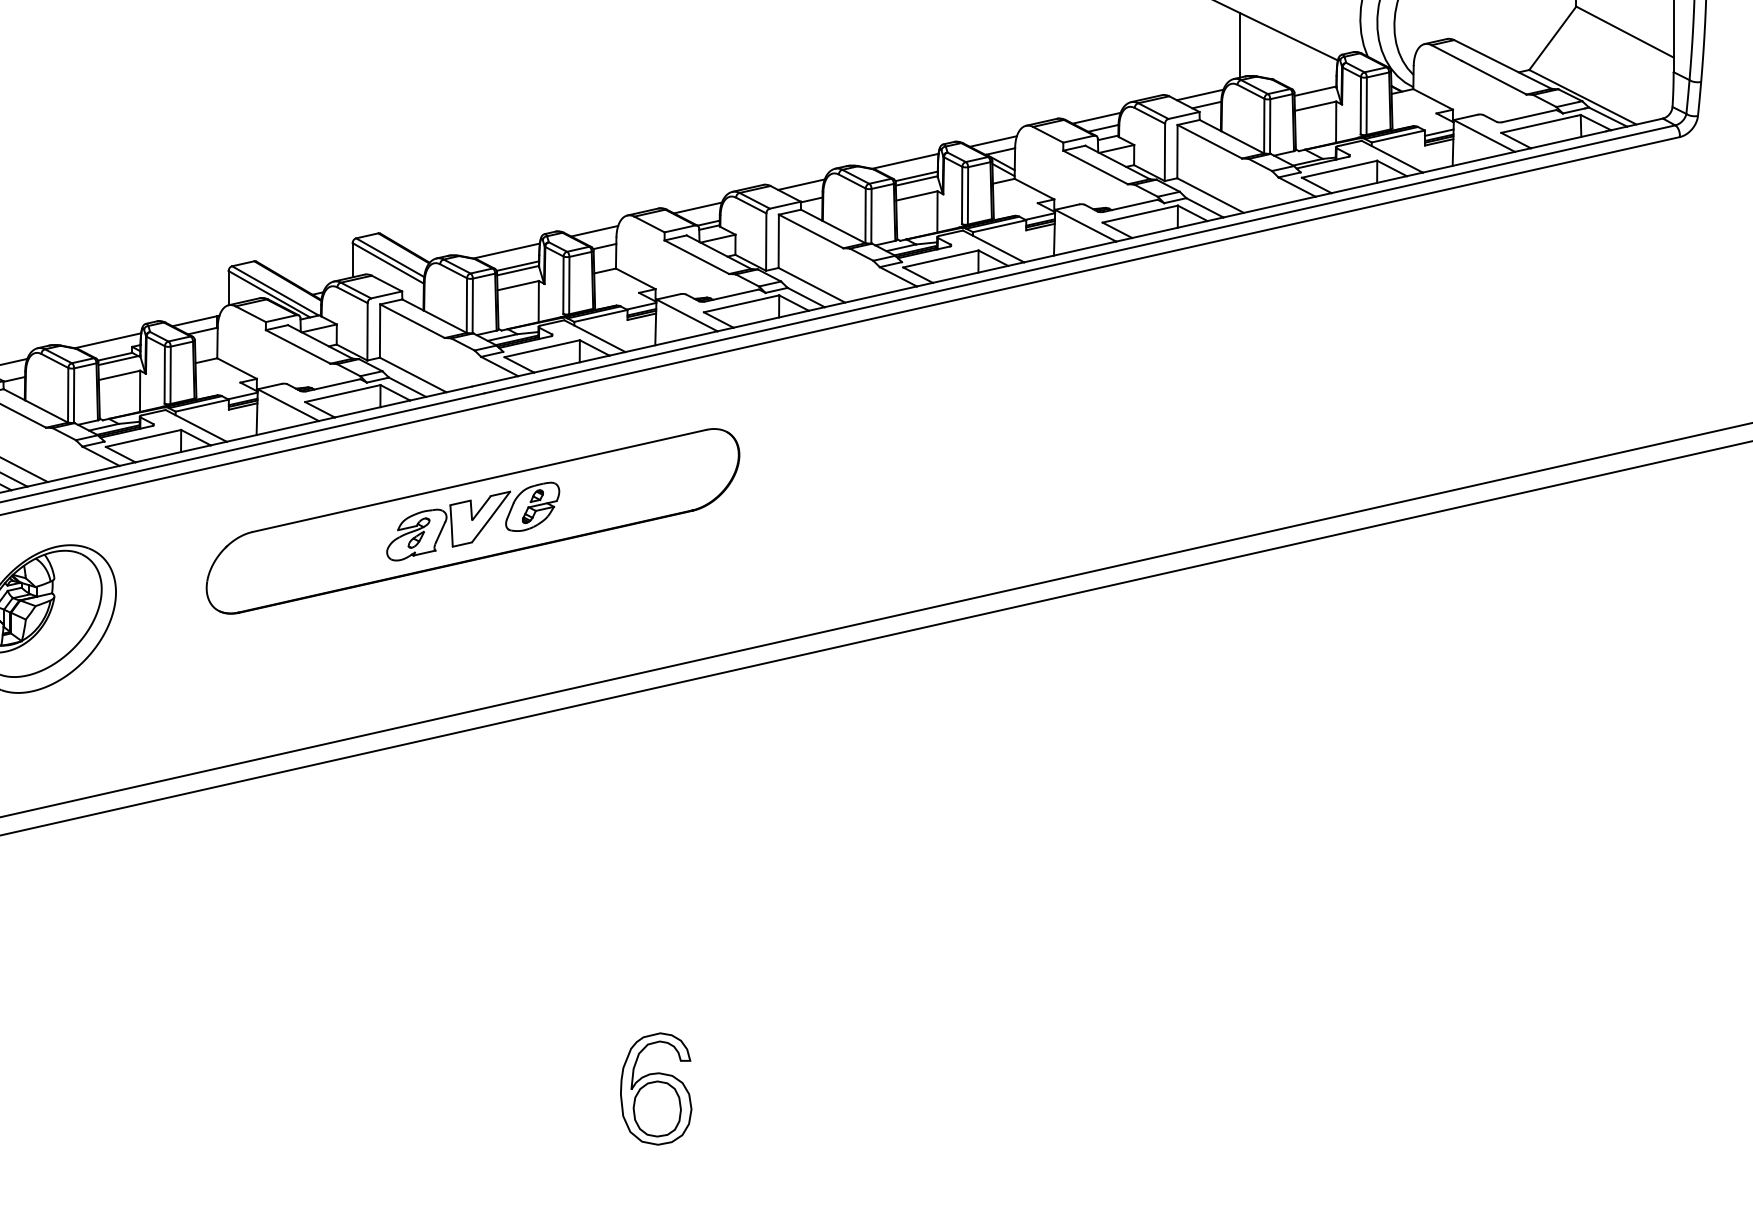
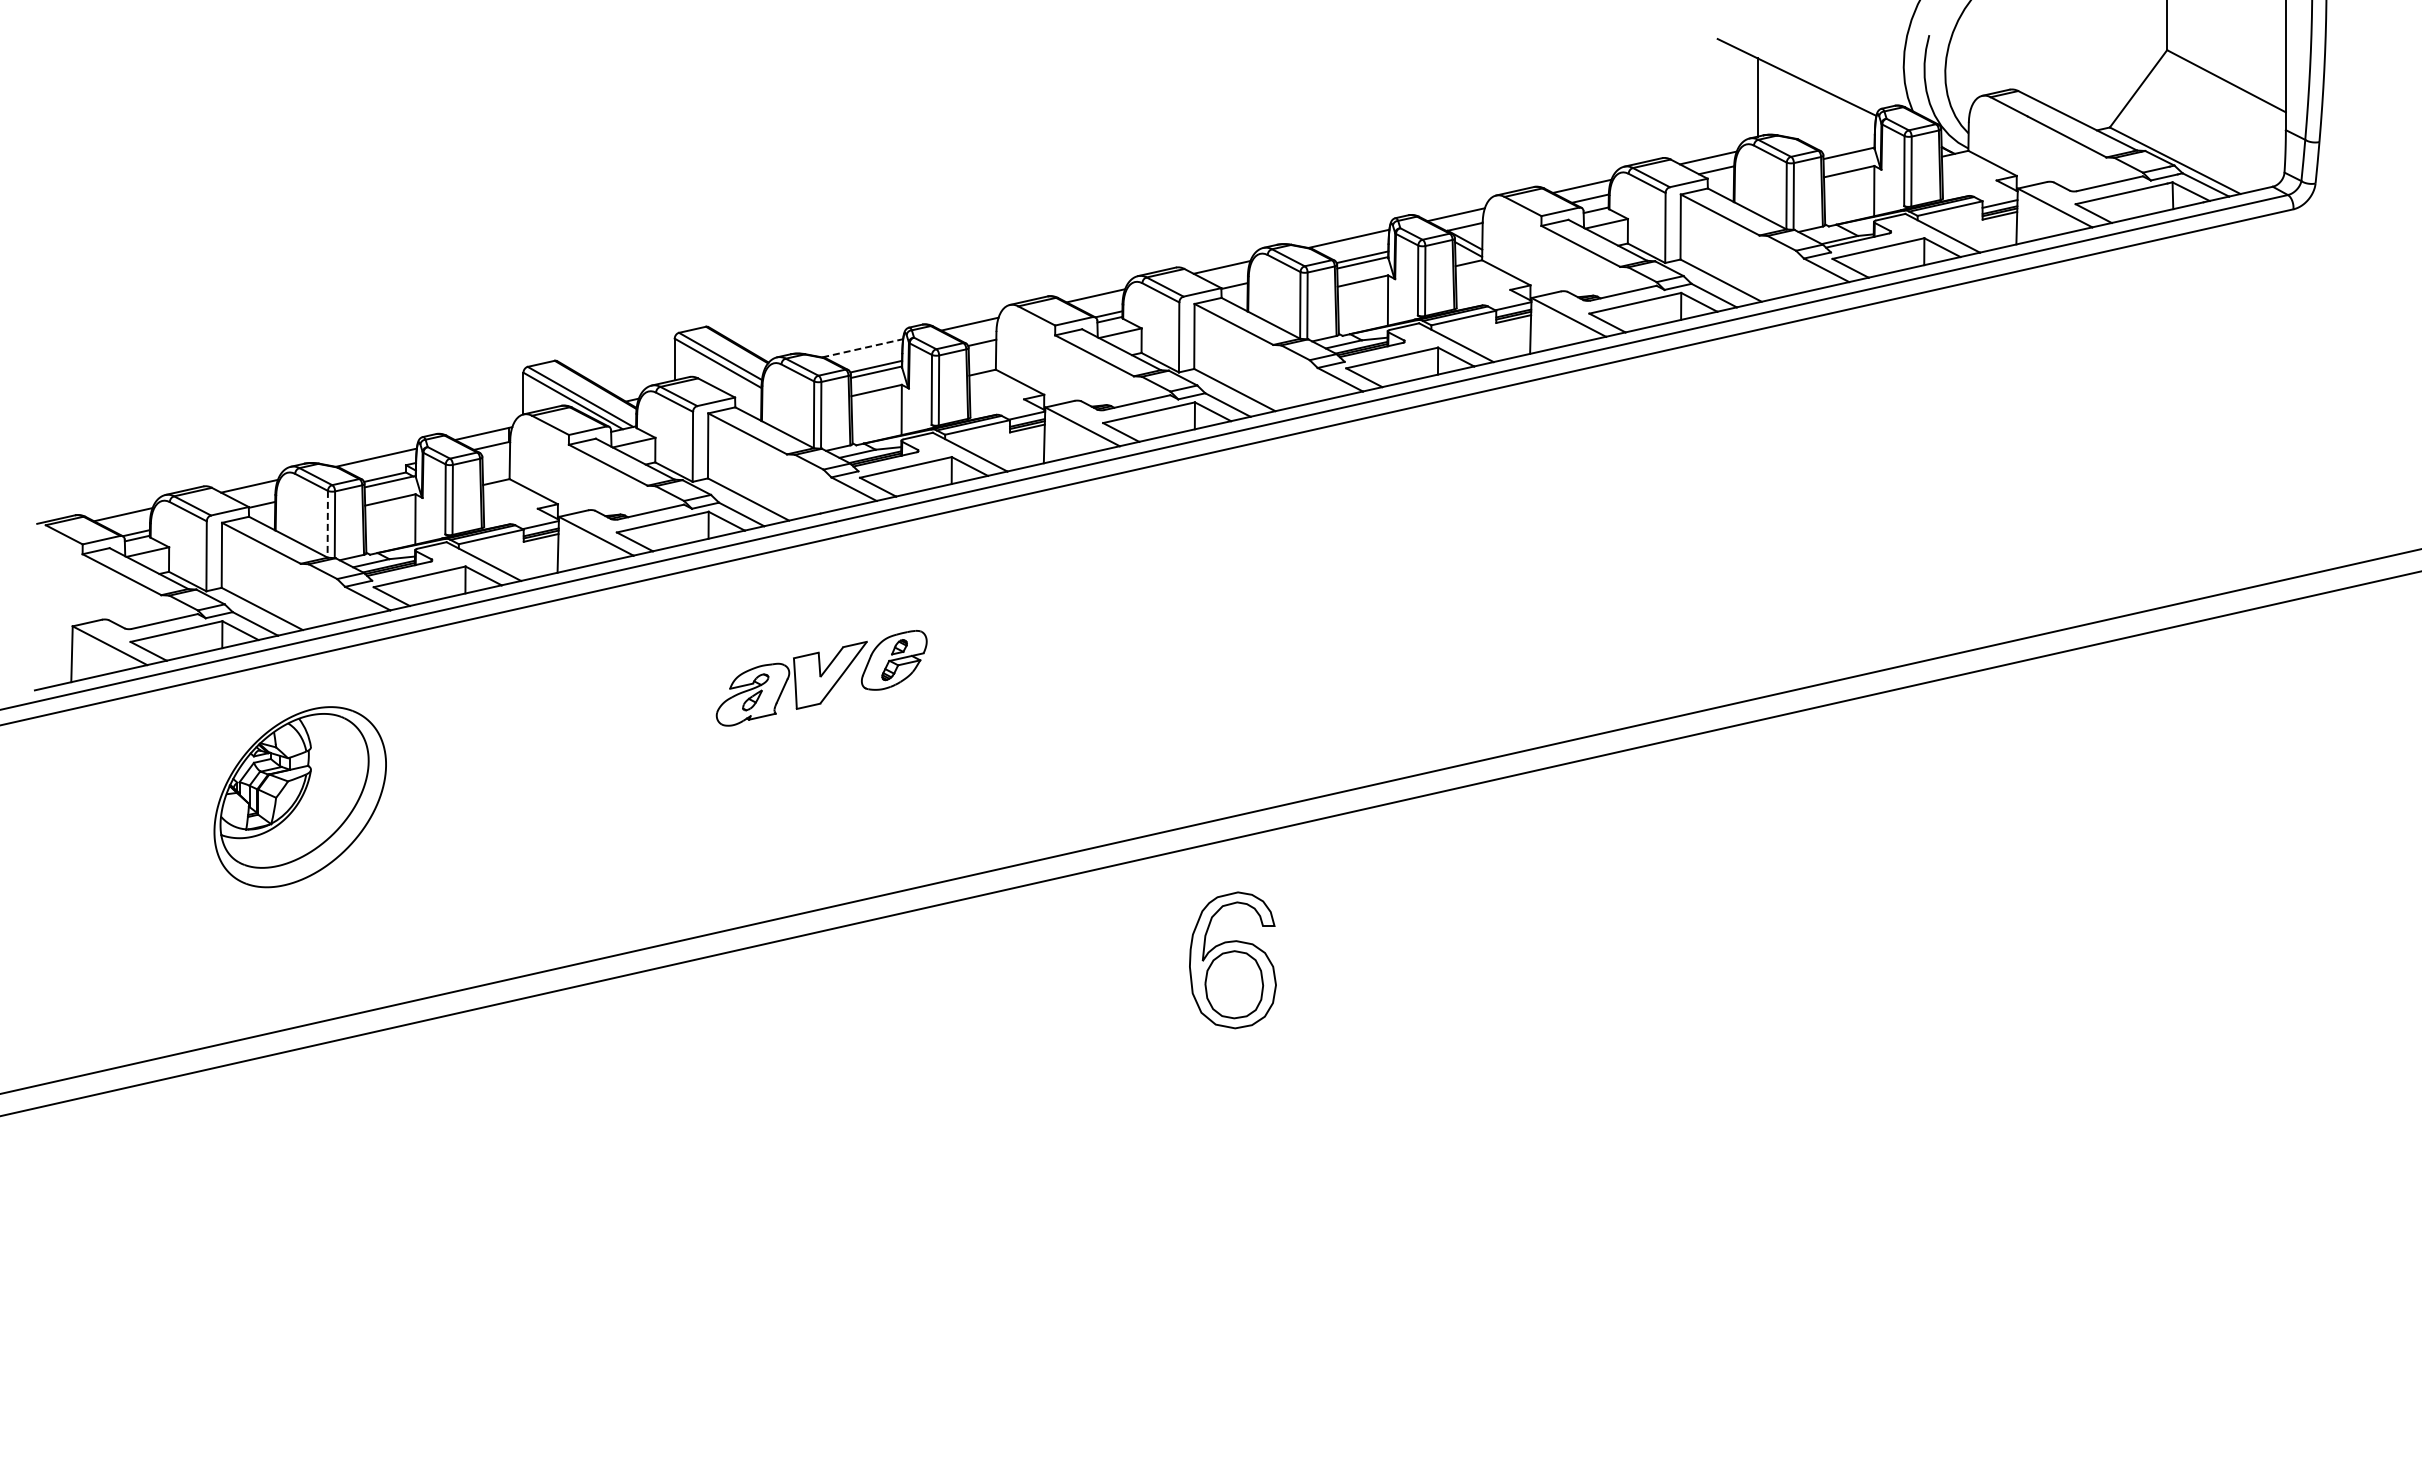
line: (507, 251) -> (863, 348), solid -> dashed
line: (67, 395) -> (327, 524), solid -> dashed
part: (473, 520) -> (821, 677), removed
part: (655, 1089) -> (1232, 960), moved

